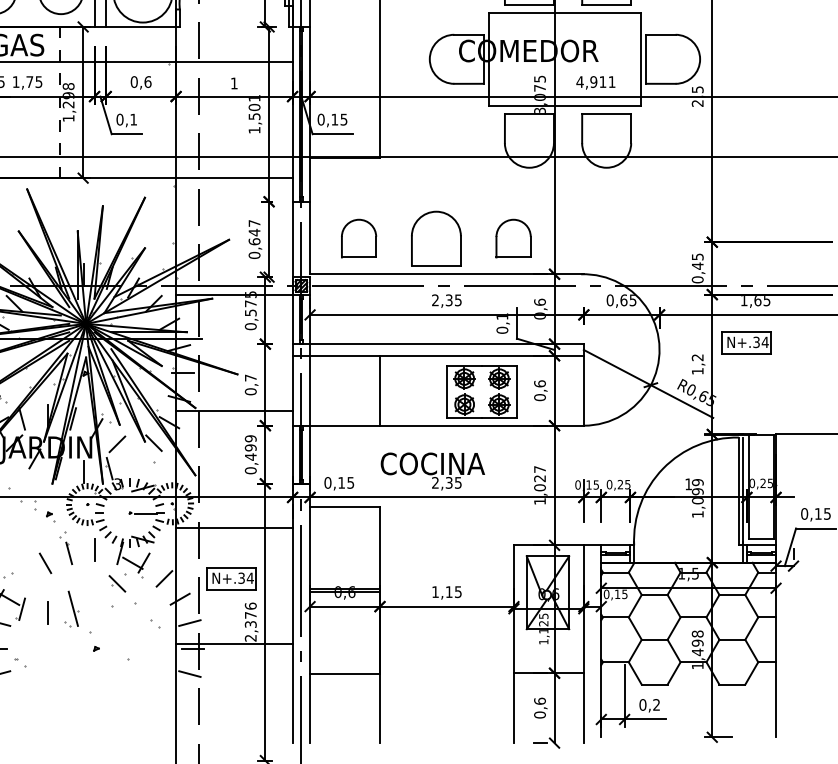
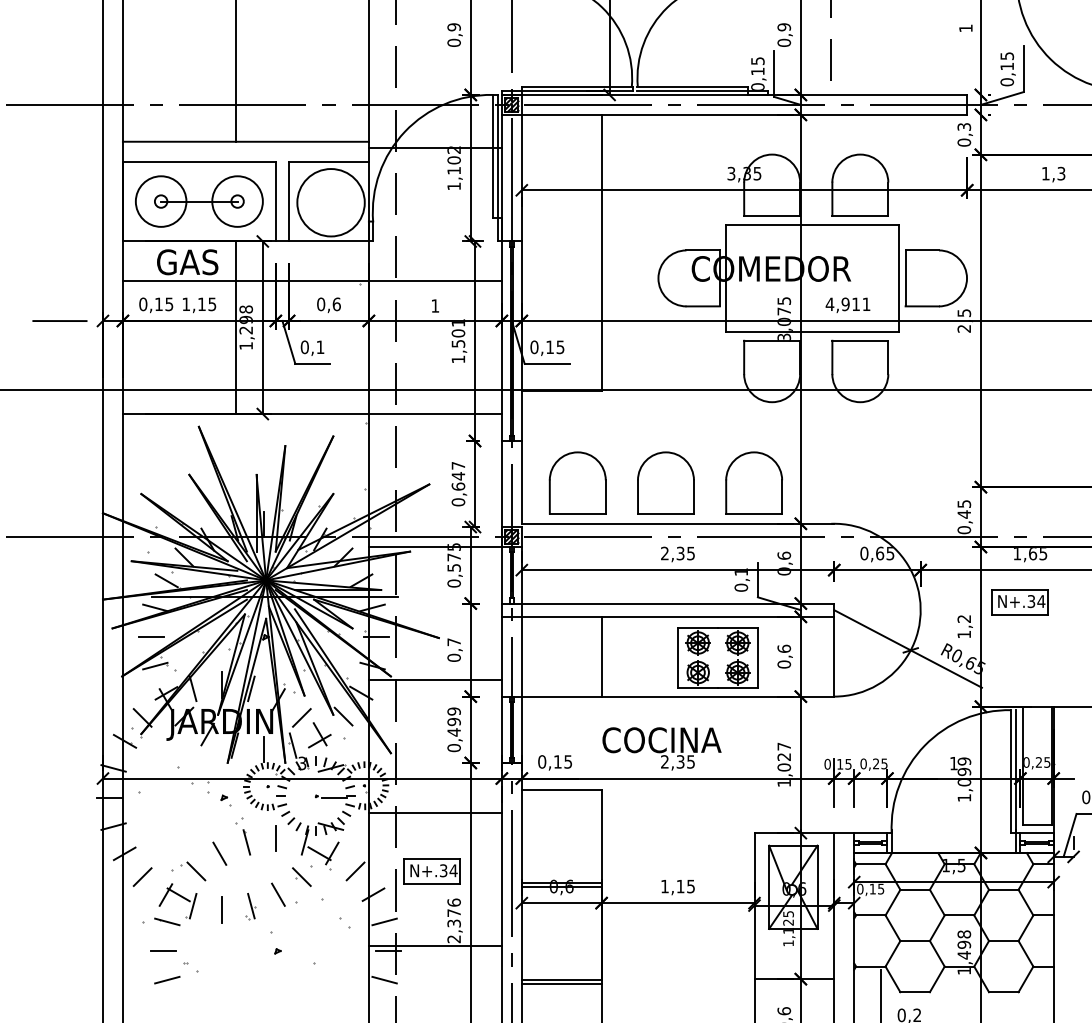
text: (29, 81) -> (201, 303), 1,75 -> 1,15
line: (59, 102) -> (235, 327), dashed -> solid
part: (358, 238) -> (577, 482), size x1.43
part: (513, 238) -> (753, 482), size x1.43
part: (132, 459) -> (319, 735), added
line: (25, 578) -> (196, 871), added
line: (96, 599) -> (278, 894), added
part: (72, 609) -> (250, 906), size x0.62
line: (344, 677) -> (561, 983), added

